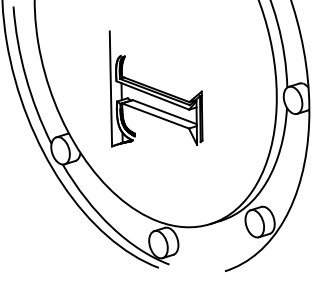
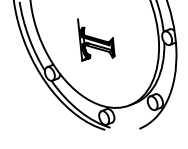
part: (156, 91) -> (96, 39), size x0.7

